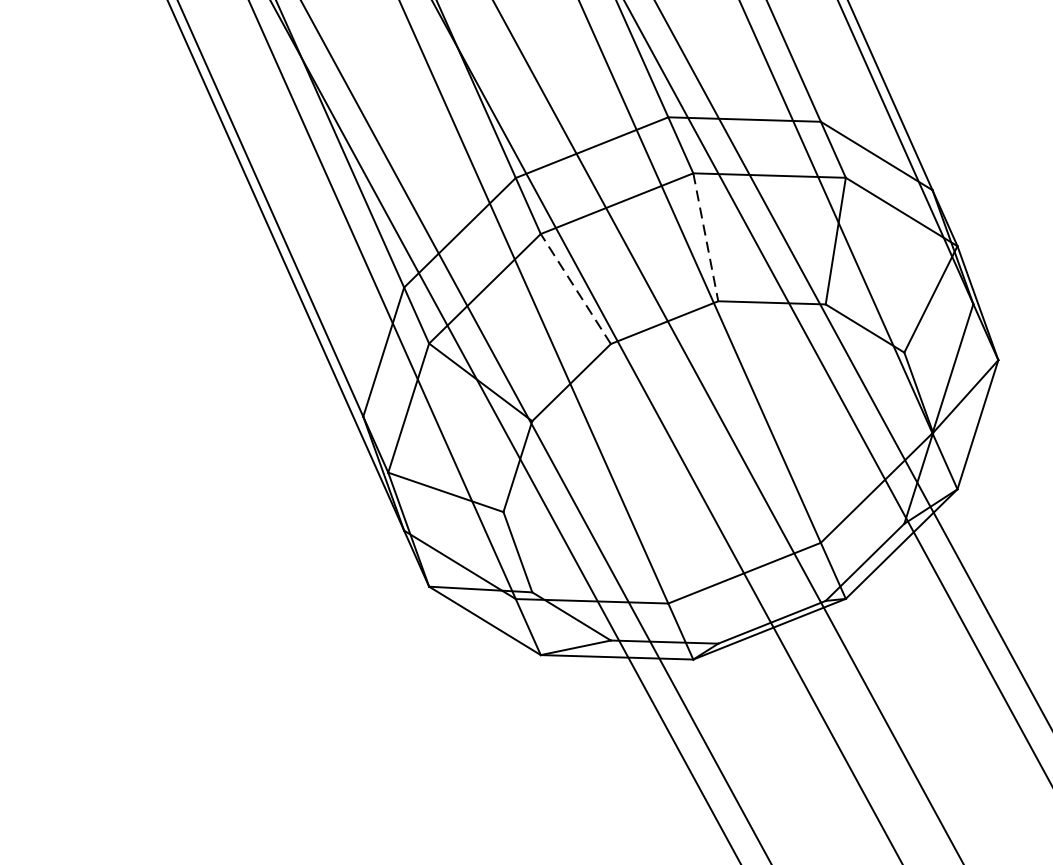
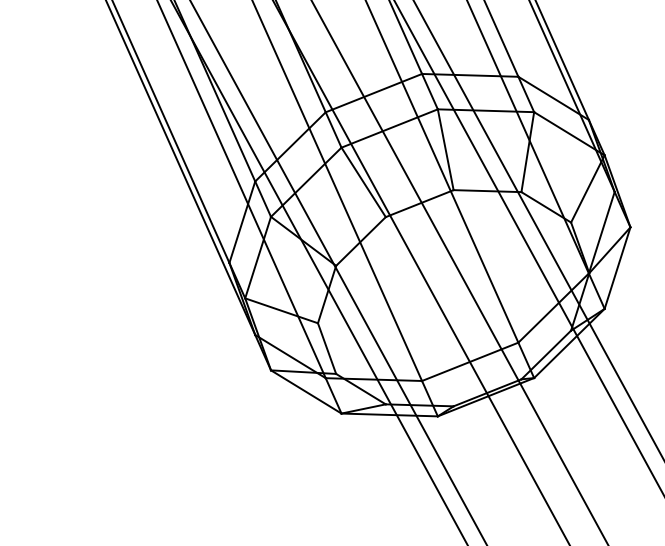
line: (705, 238) -> (445, 150), dashed -> solid
line: (575, 287) -> (363, 181), dashed -> solid

